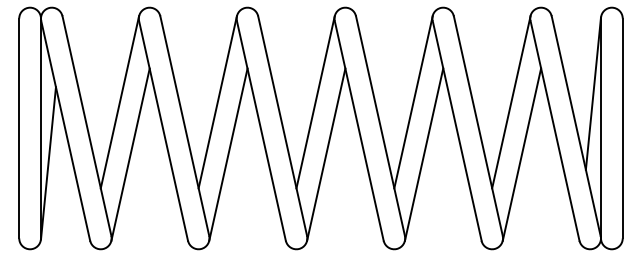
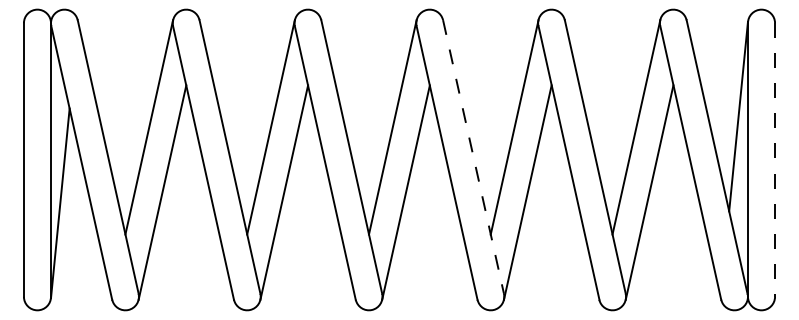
line: (380, 126) -> (473, 157), solid -> dashed
line: (622, 128) -> (774, 160), solid -> dashed

